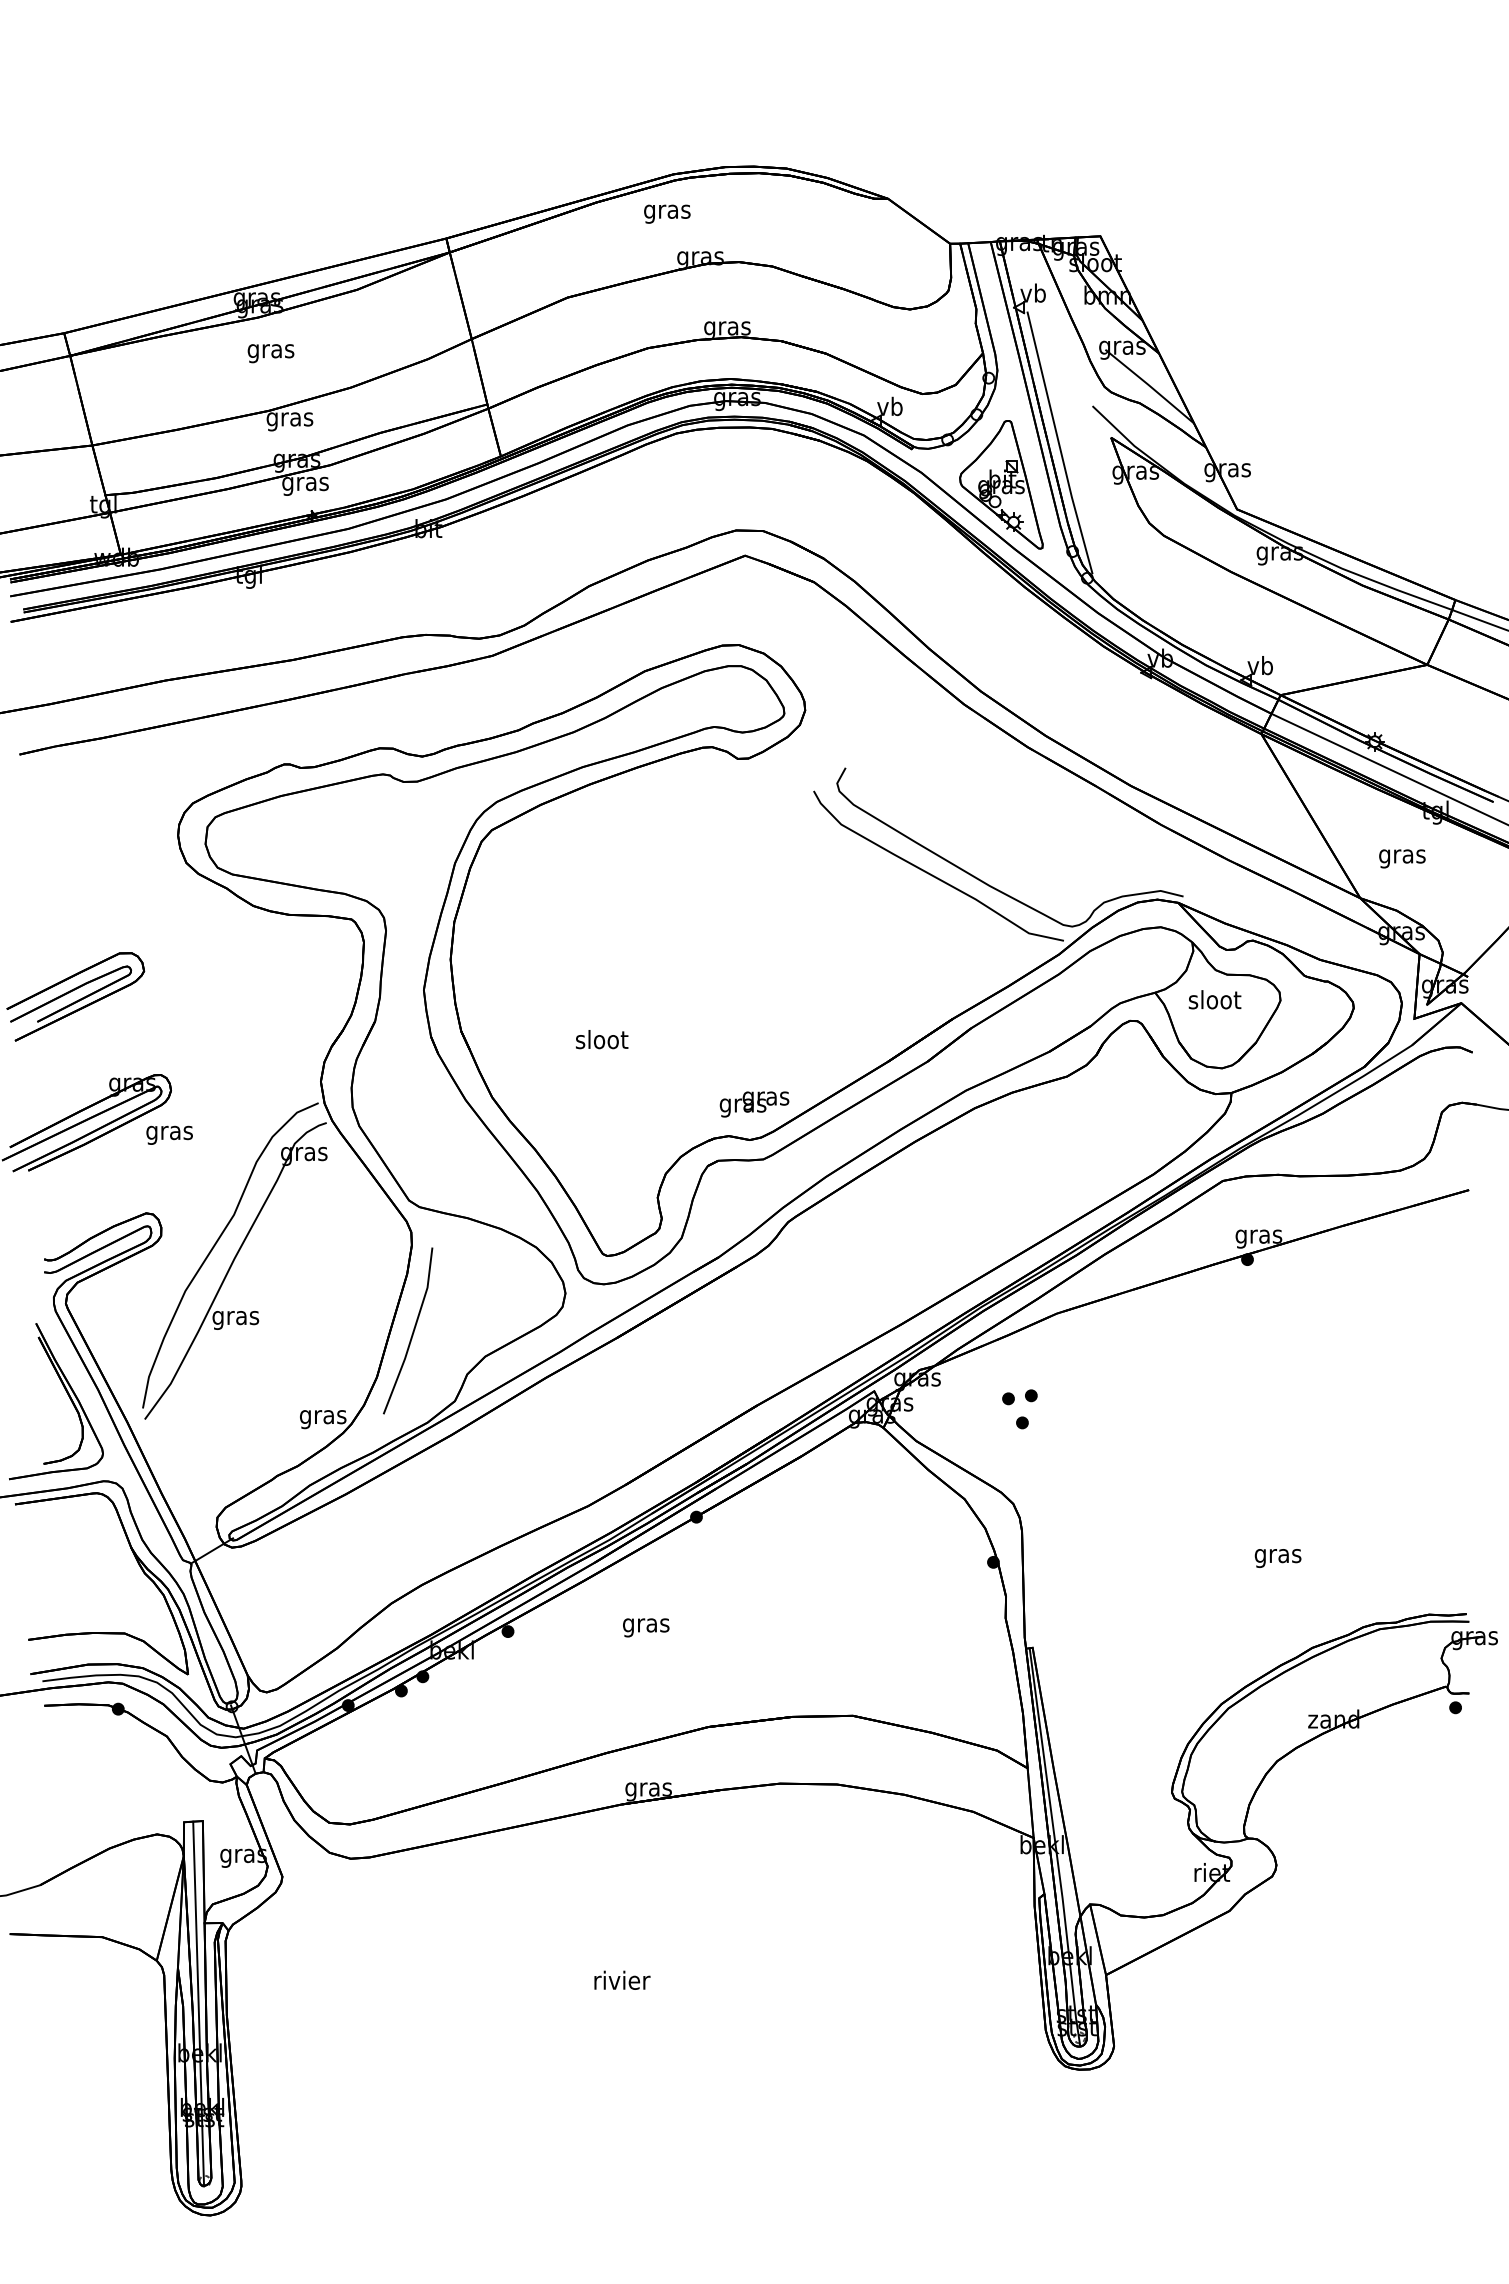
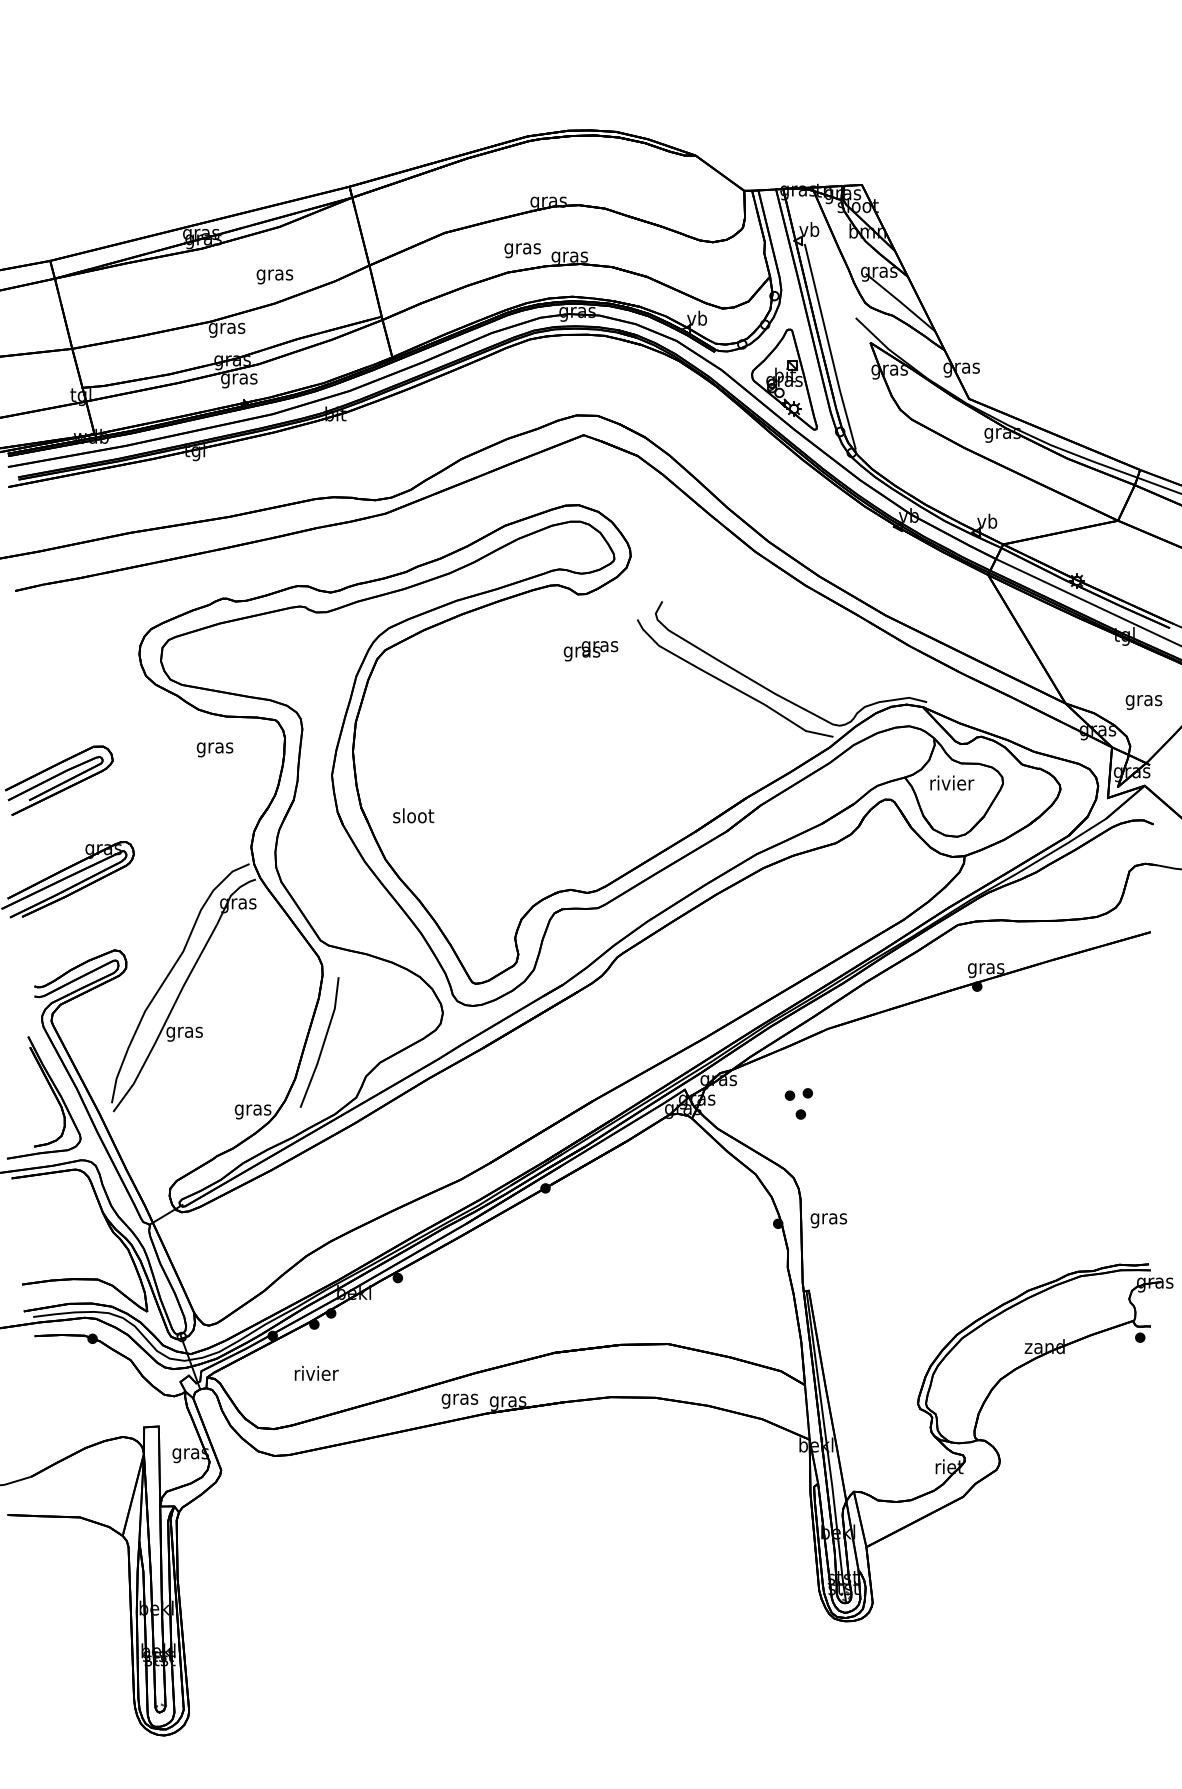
text: (667, 213) -> (522, 250), moved
text: (270, 353) -> (274, 276), moved
text: (1402, 858) -> (1144, 702), moved
text: (1215, 999) -> (952, 782), sloot -> rivier
text: (602, 1039) -> (413, 815), moved
text: (754, 1104) -> (591, 651), moved
text: (169, 1134) -> (214, 749), moved
text: (1277, 1558) -> (828, 1220), moved
text: (646, 1627) -> (460, 1400), moved
text: (622, 1979) -> (316, 1372), moved
line: (198, 2003) -> (155, 1569), removed

